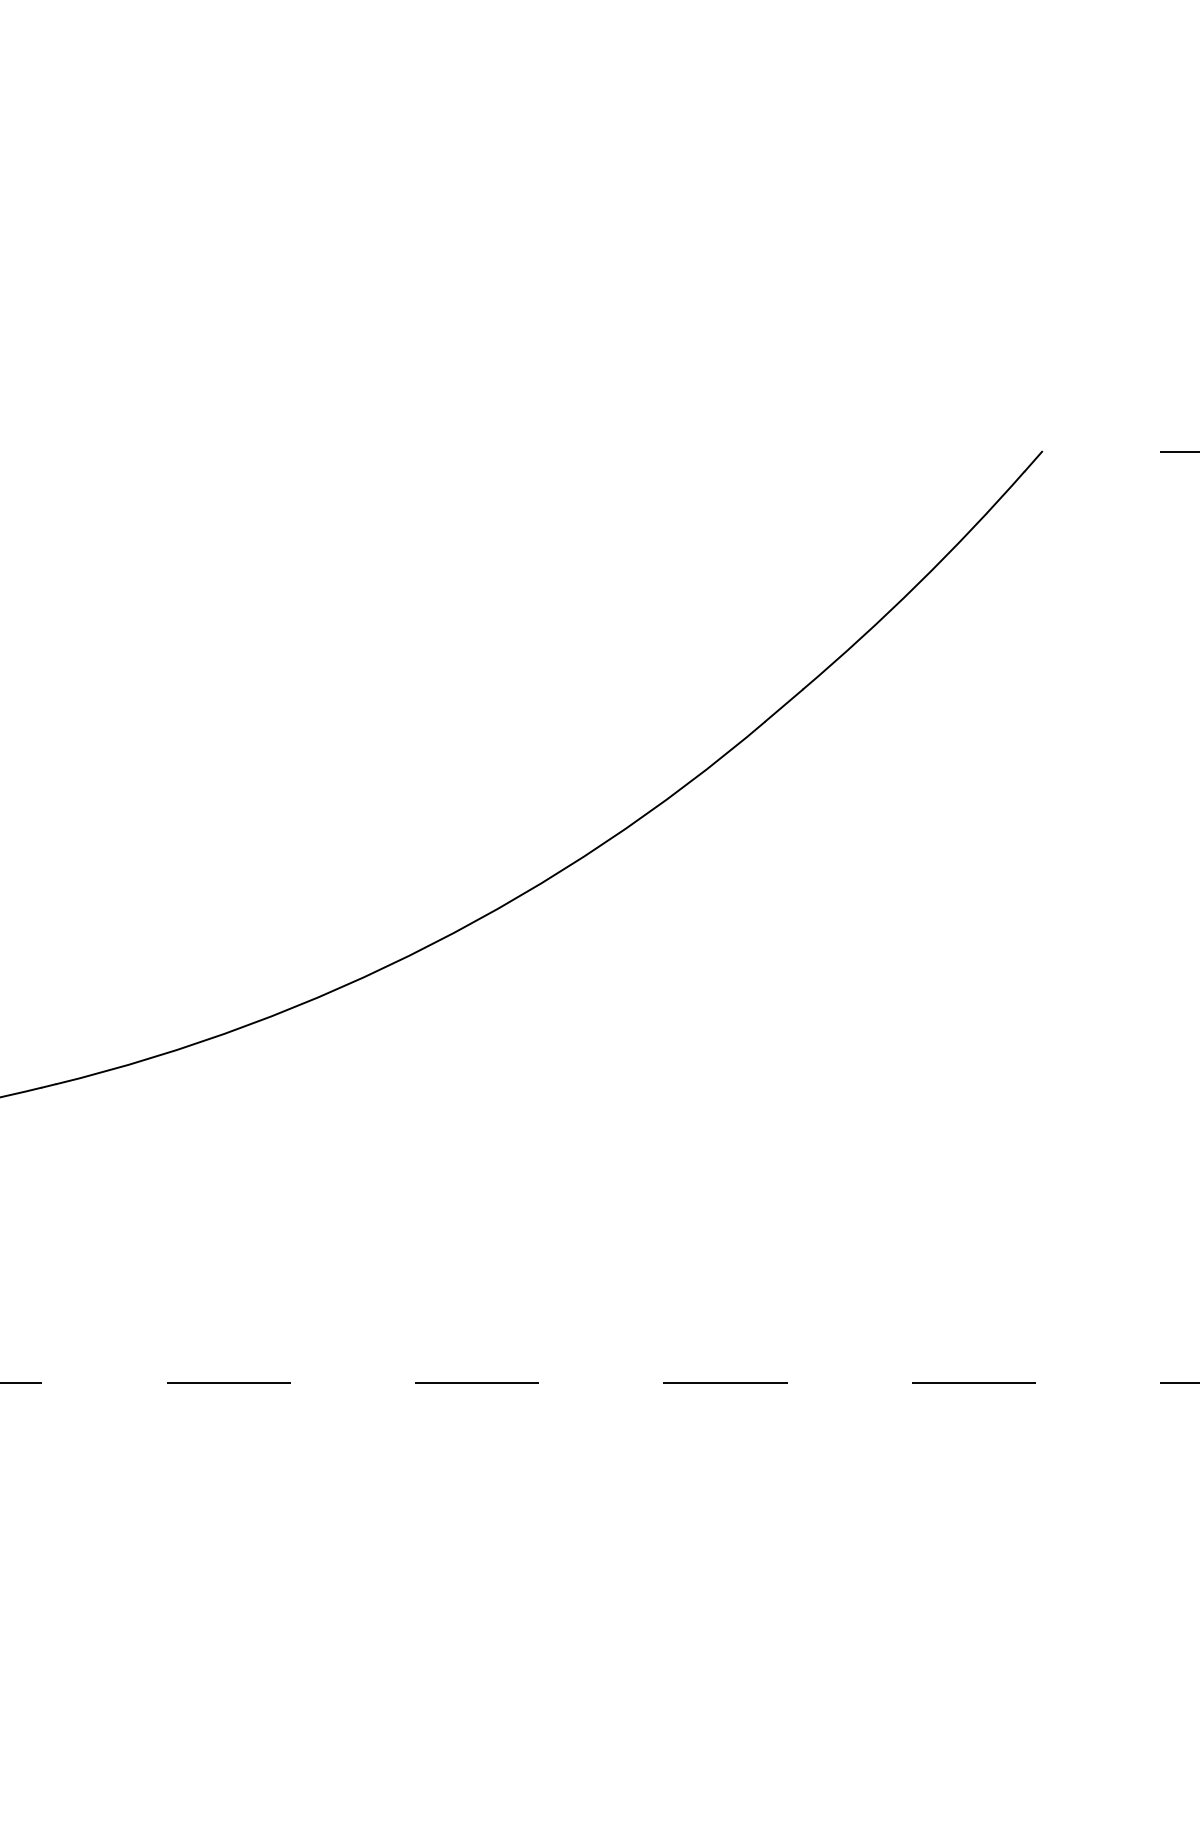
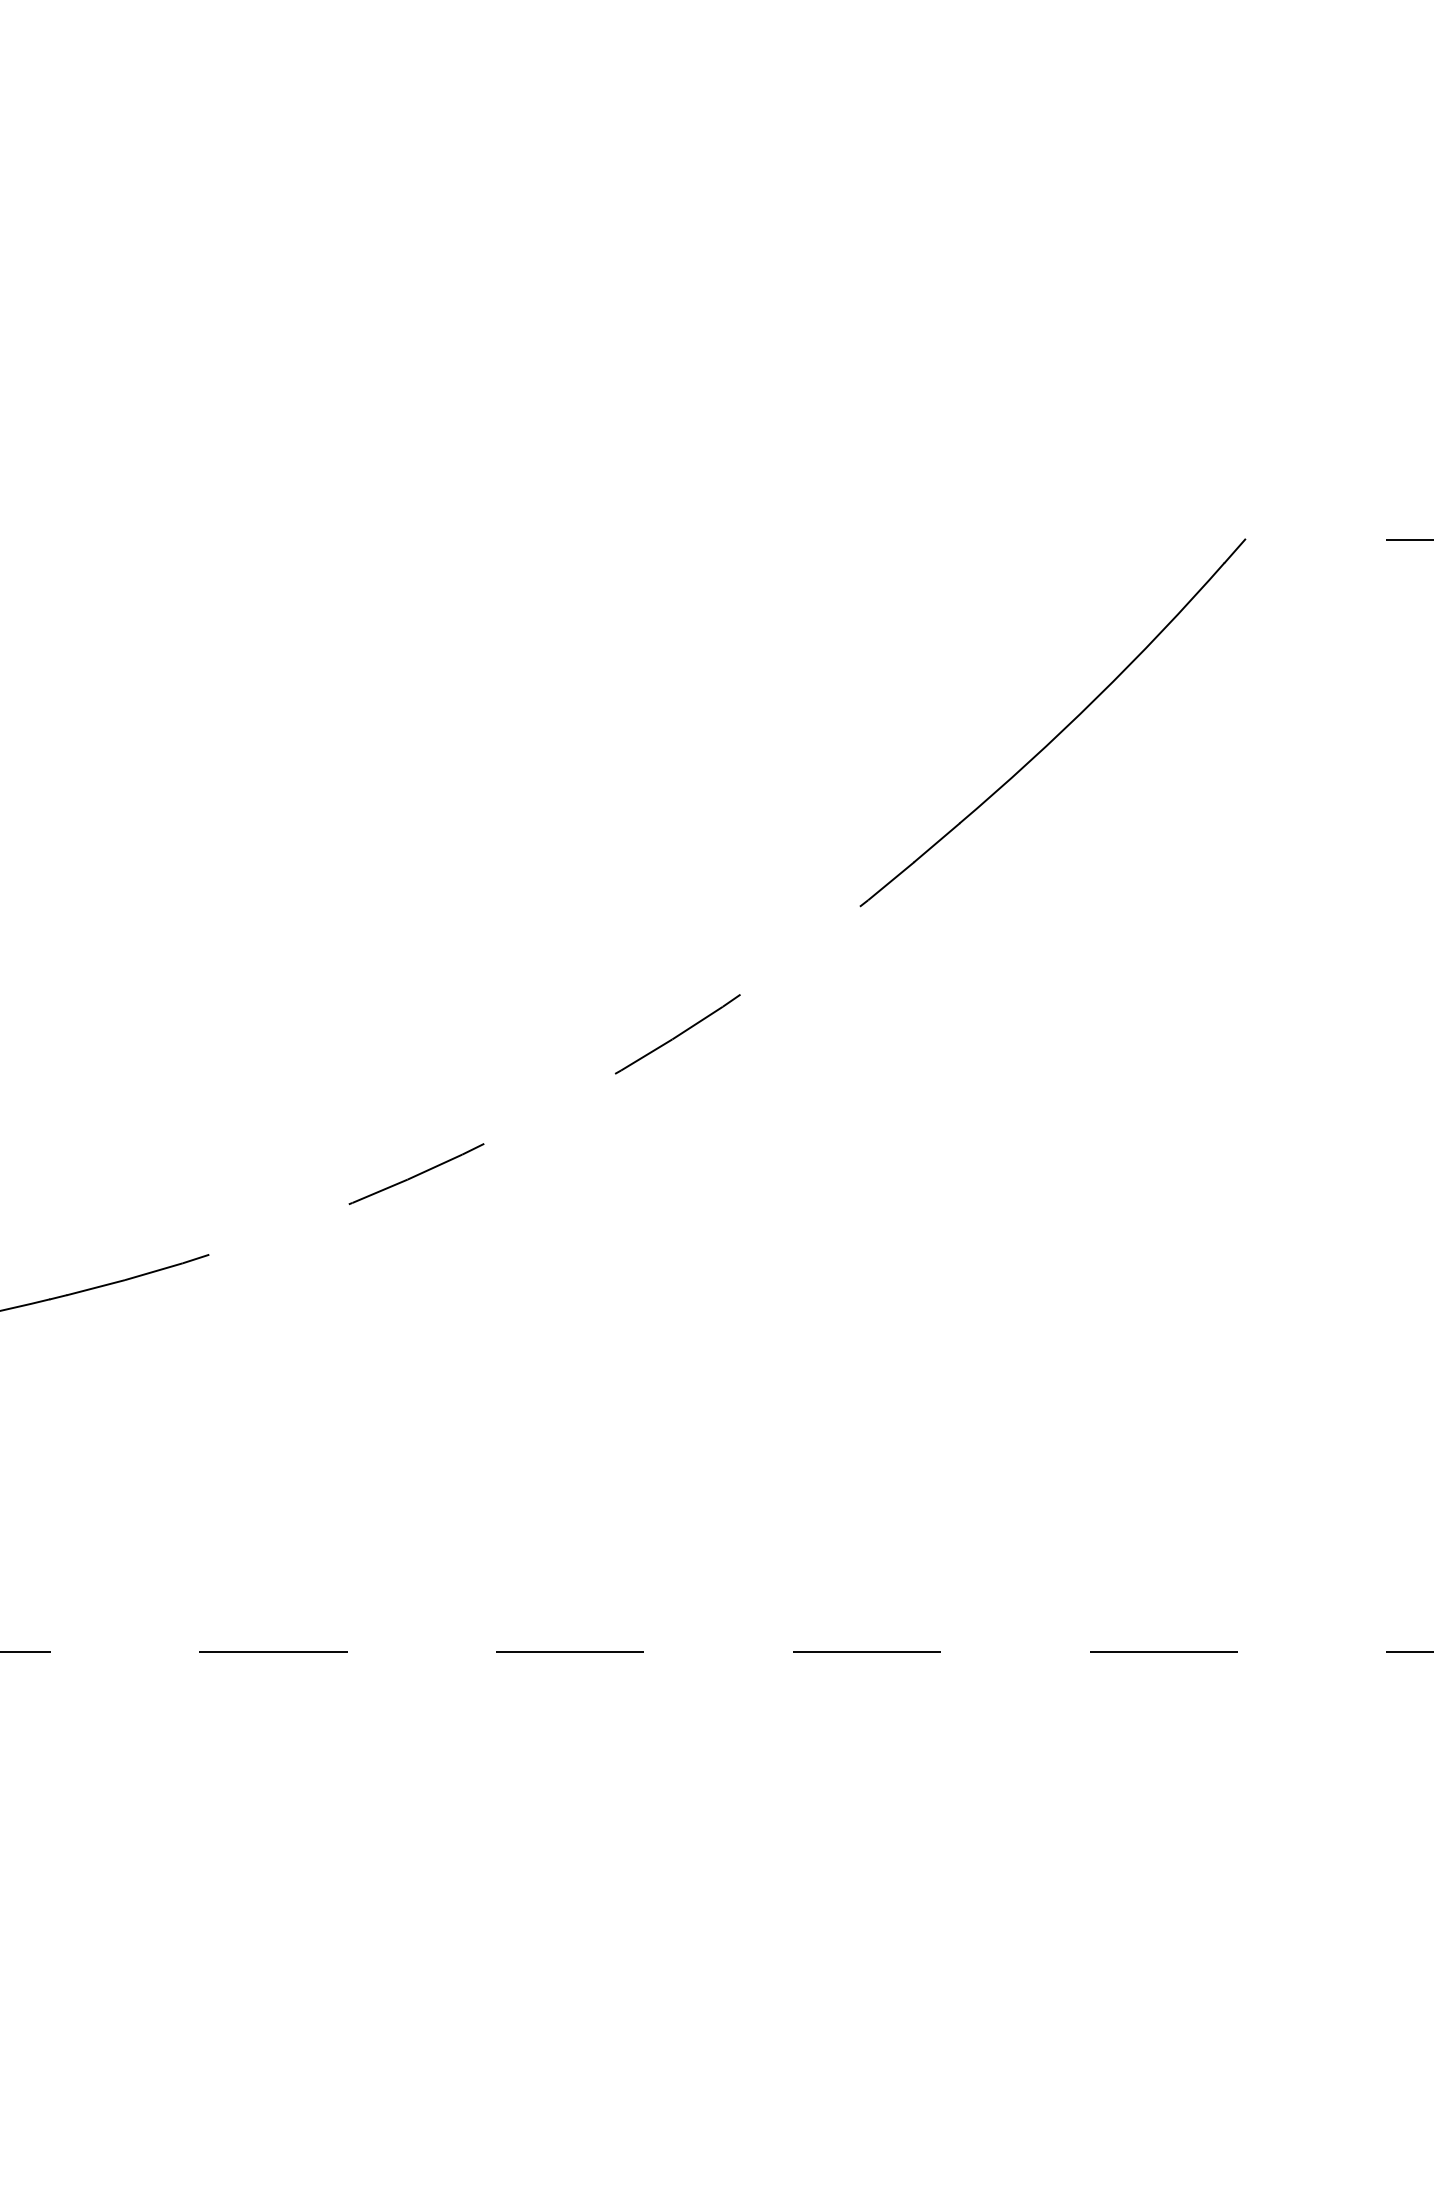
arc: (431, 944) -> (515, 1128), solid -> dashed

